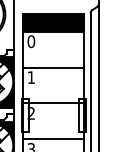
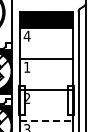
text: (30, 40) -> (26, 35), 0 -> 4
line: (54, 138) -> (47, 120), solid -> dashed

